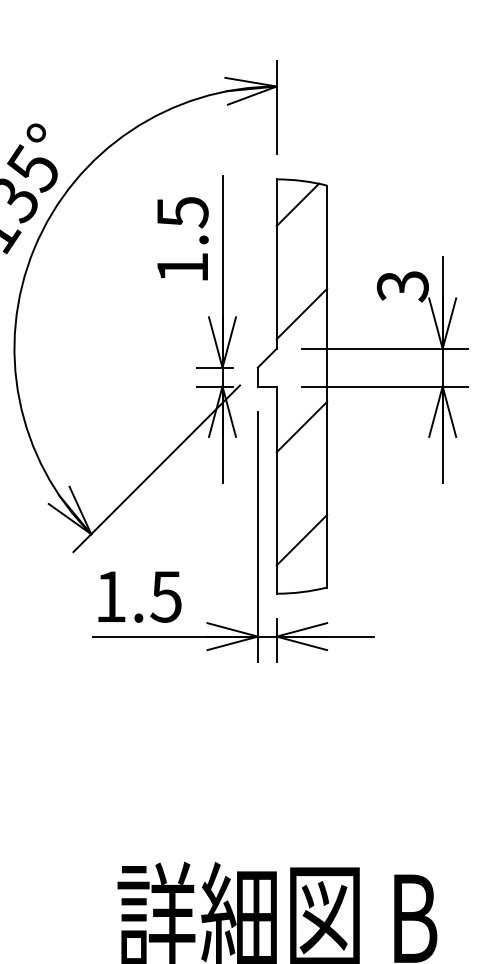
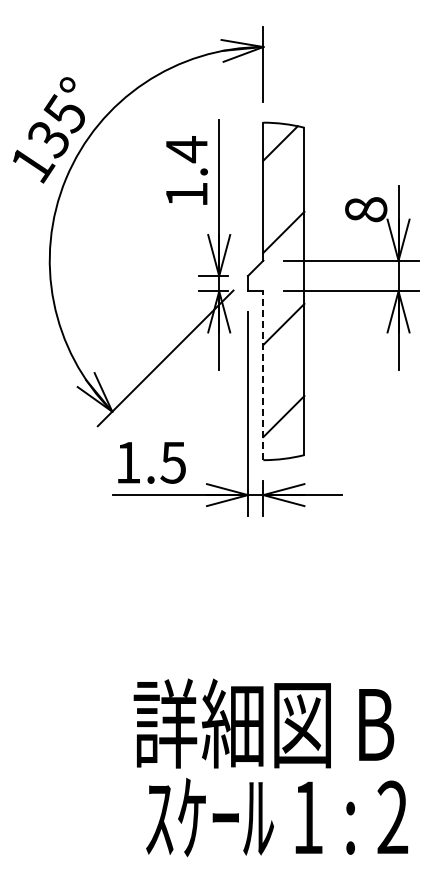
text: (182, 212) -> (186, 149), 1.5 -> 1.4
text: (403, 285) -> (366, 209), 3 -> 8
line: (276, 489) -> (263, 375), solid -> dashed

